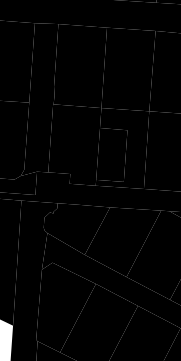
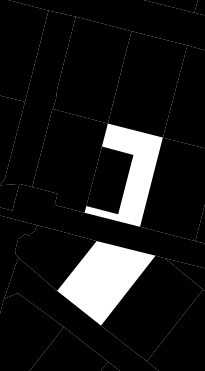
fill: (122, 148) -> (123, 175), removed
fill: (122, 242) -> (103, 284), removed

